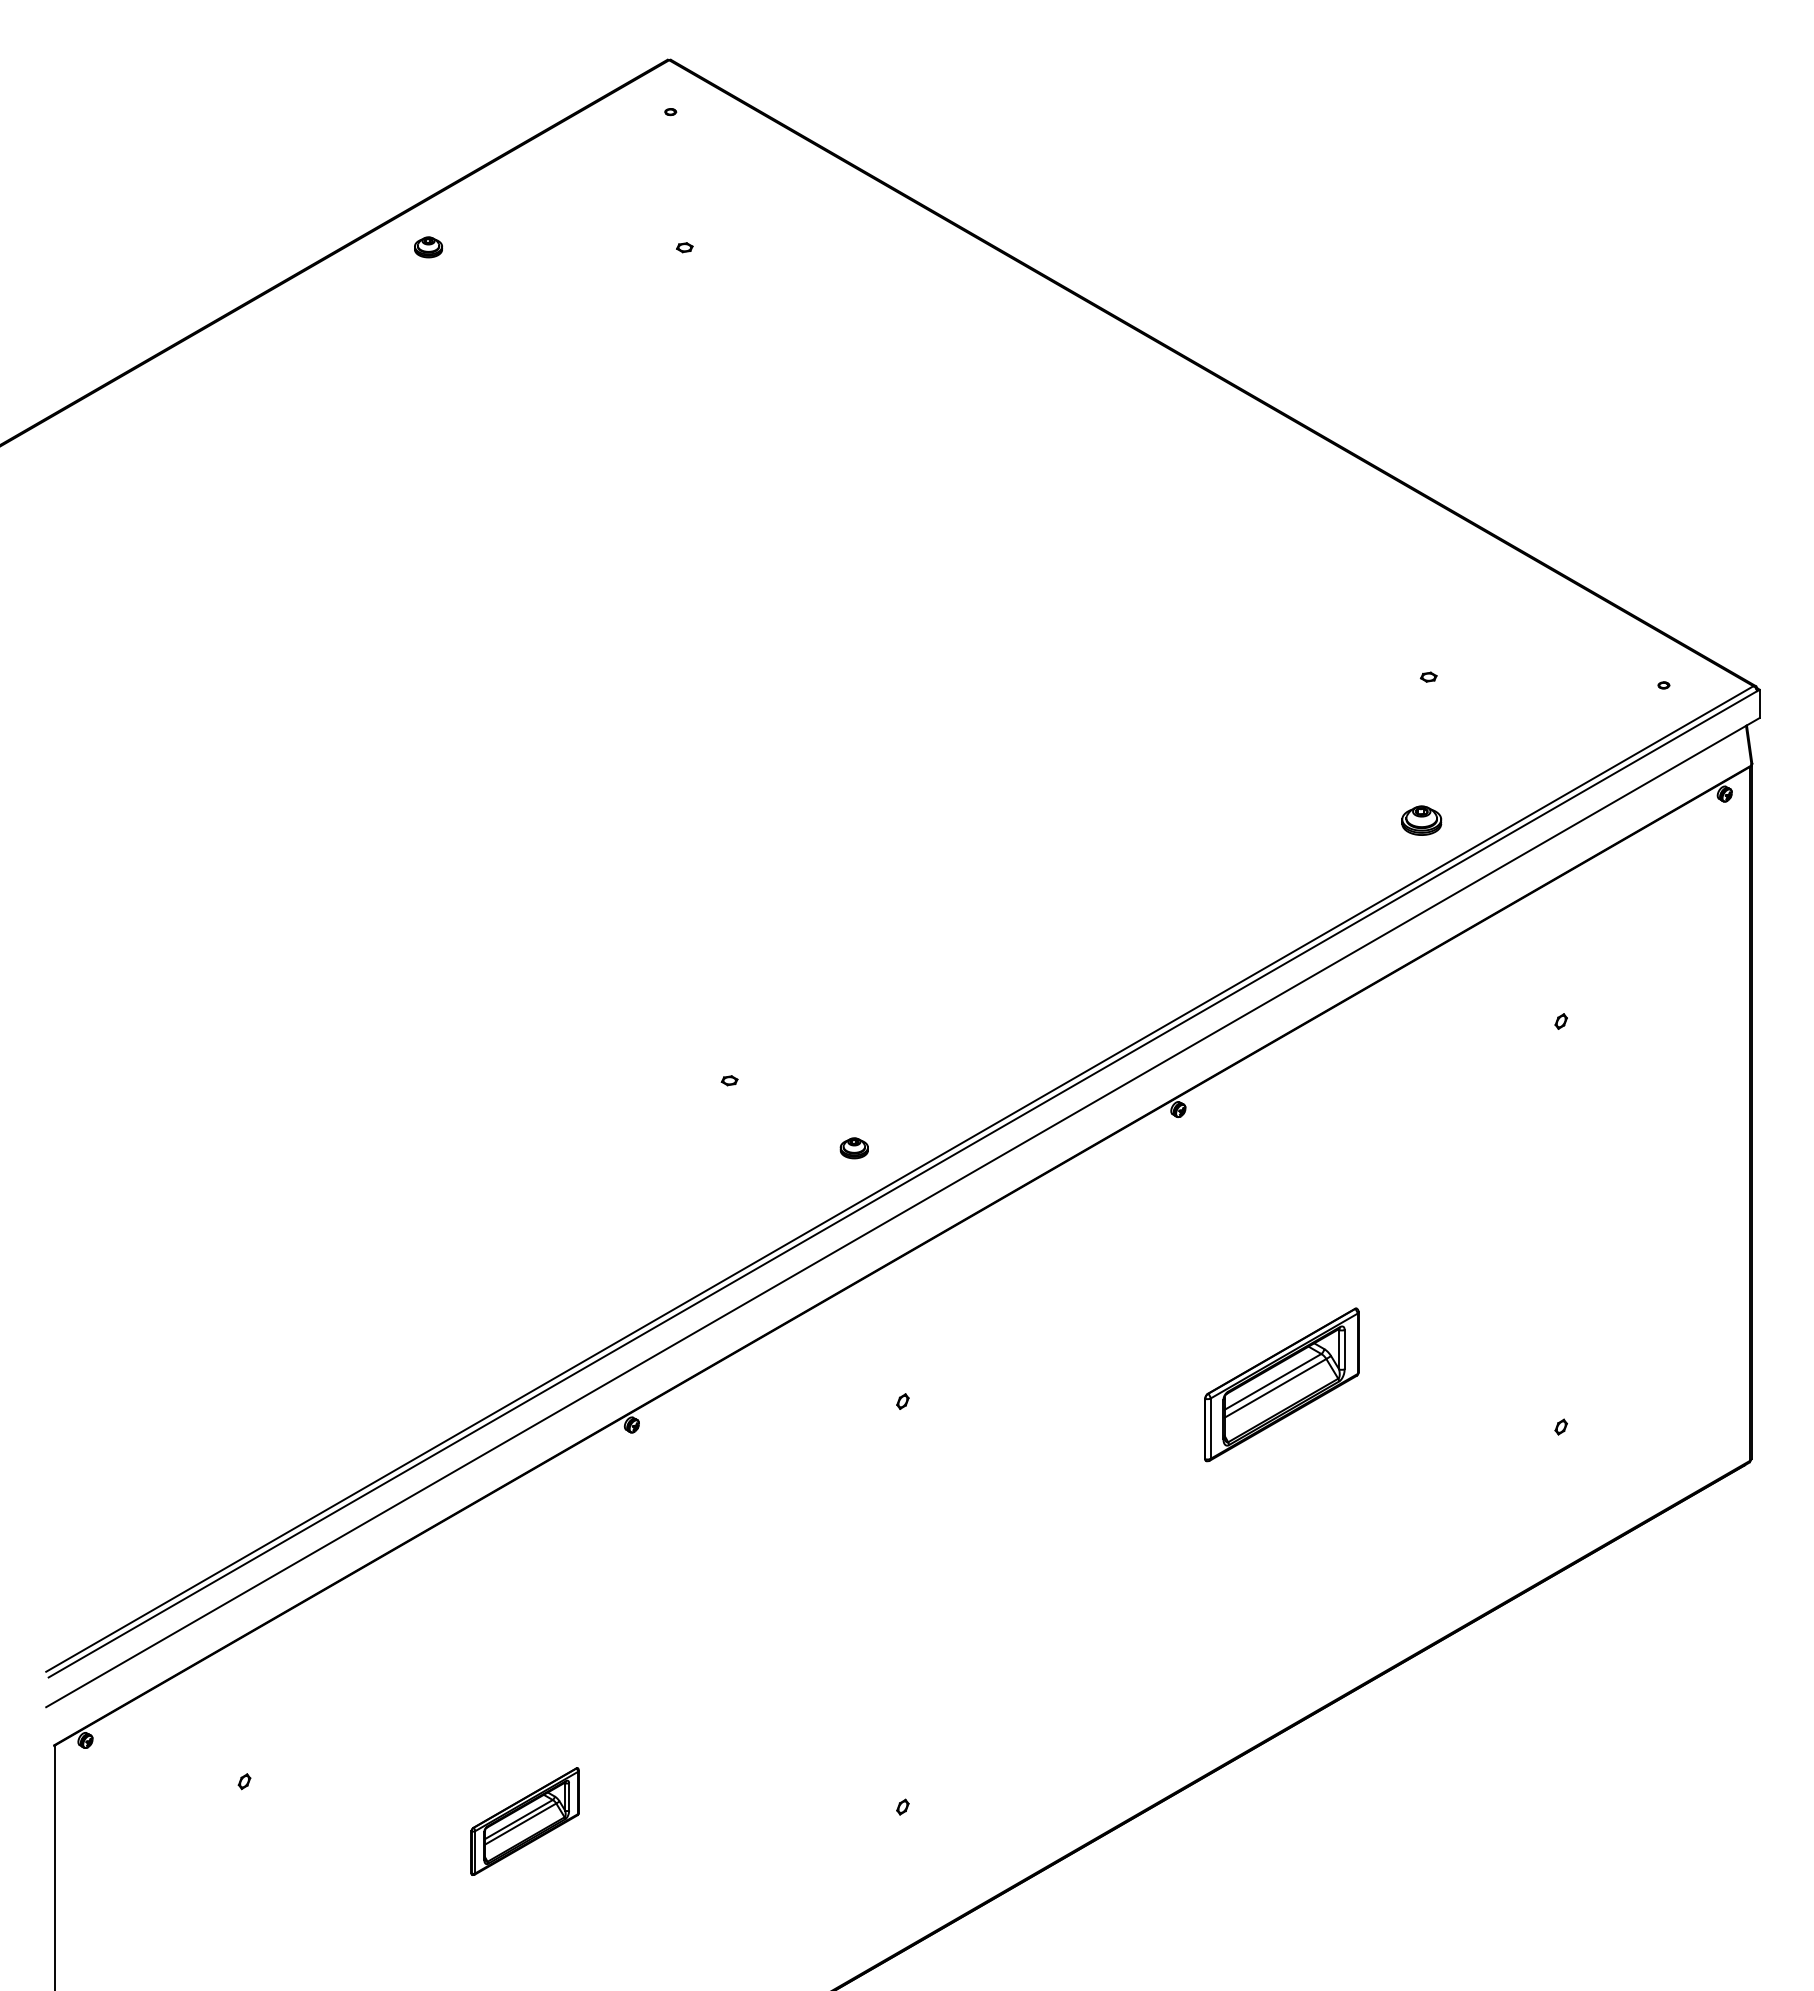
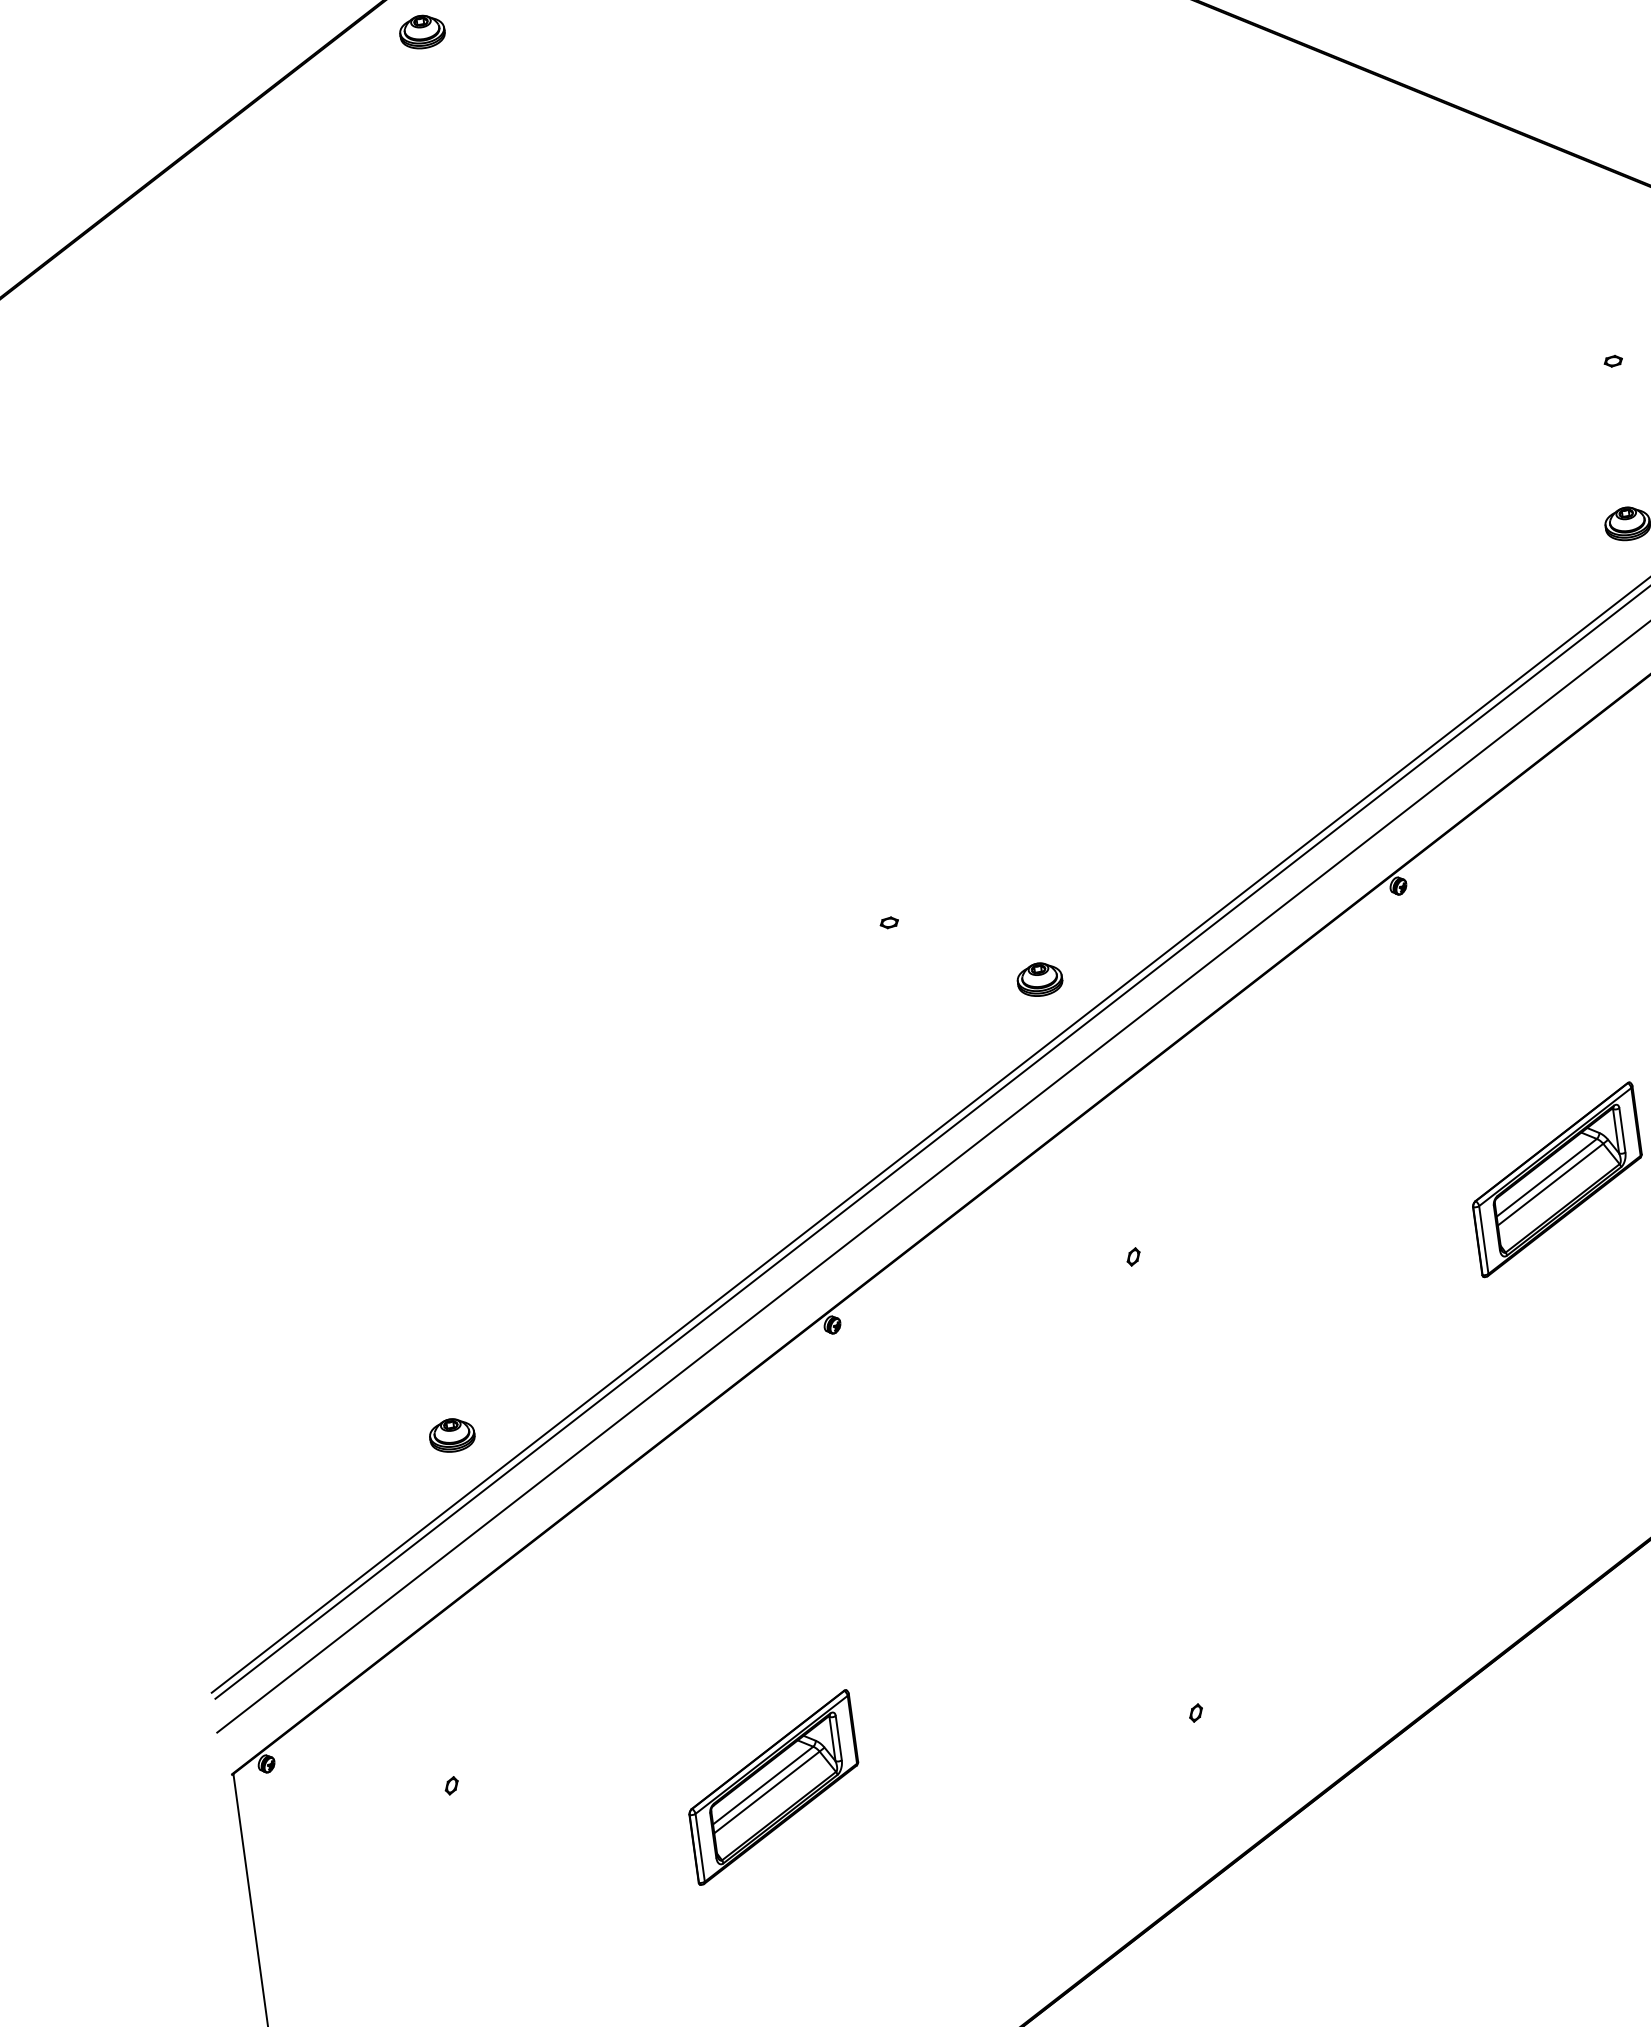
part: (428, 247) -> (422, 32), size x1.43
part: (854, 1148) -> (1040, 979), size x1.43
part: (286, 1475) -> (451, 1435), added
part: (524, 1821) -> (772, 1787), size x1.43

